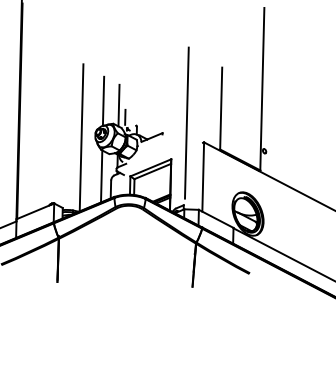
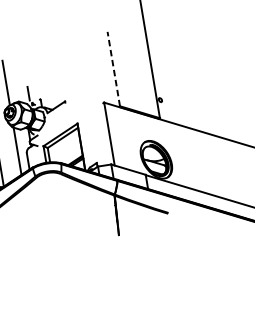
line: (118, 105) -> (20, 84), removed
line: (221, 108) -> (114, 68), solid -> dashed
line: (186, 122) -> (84, 87), removed

